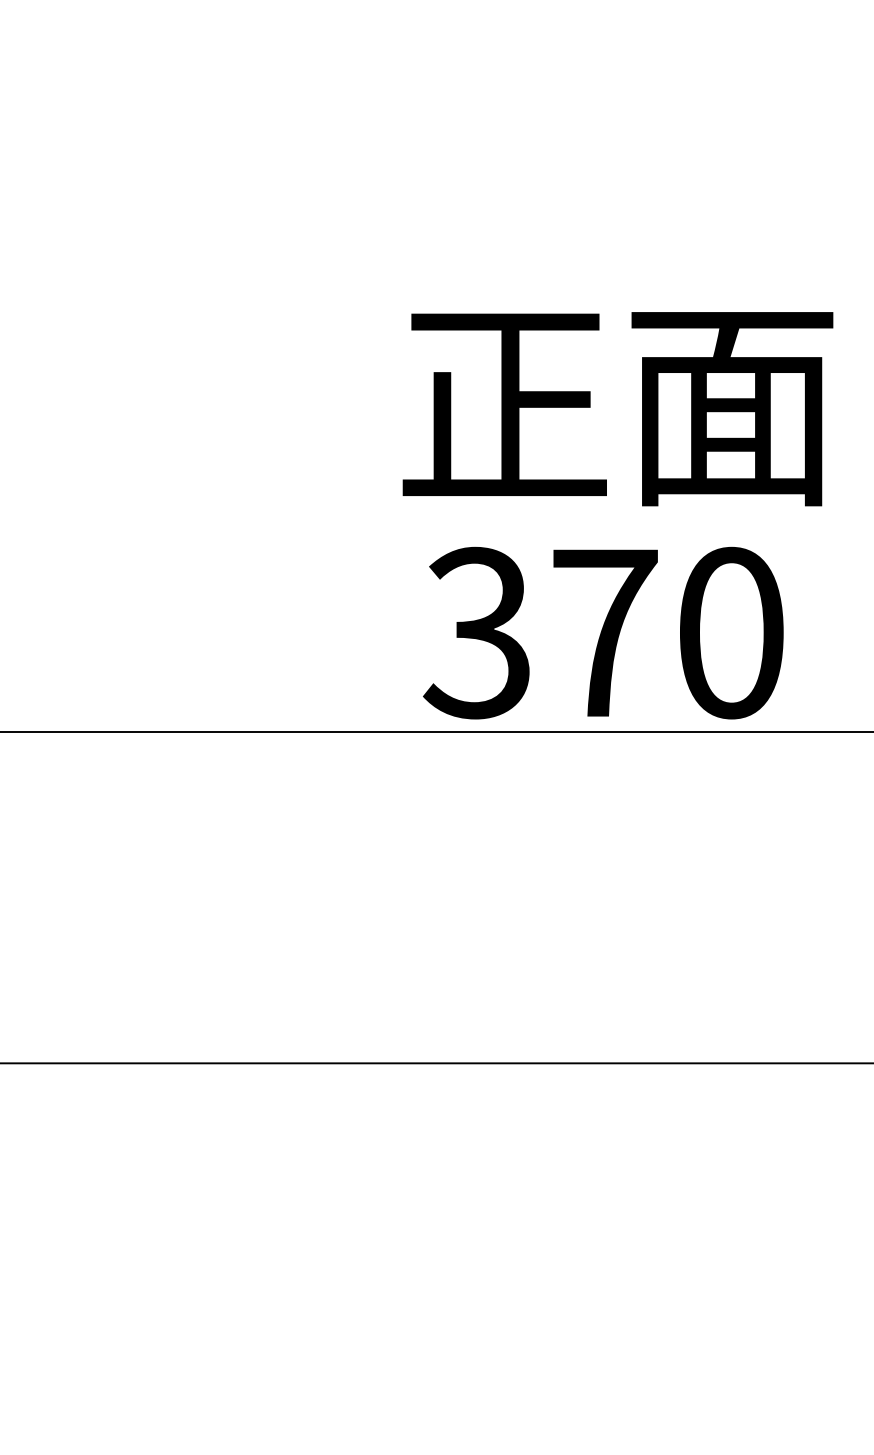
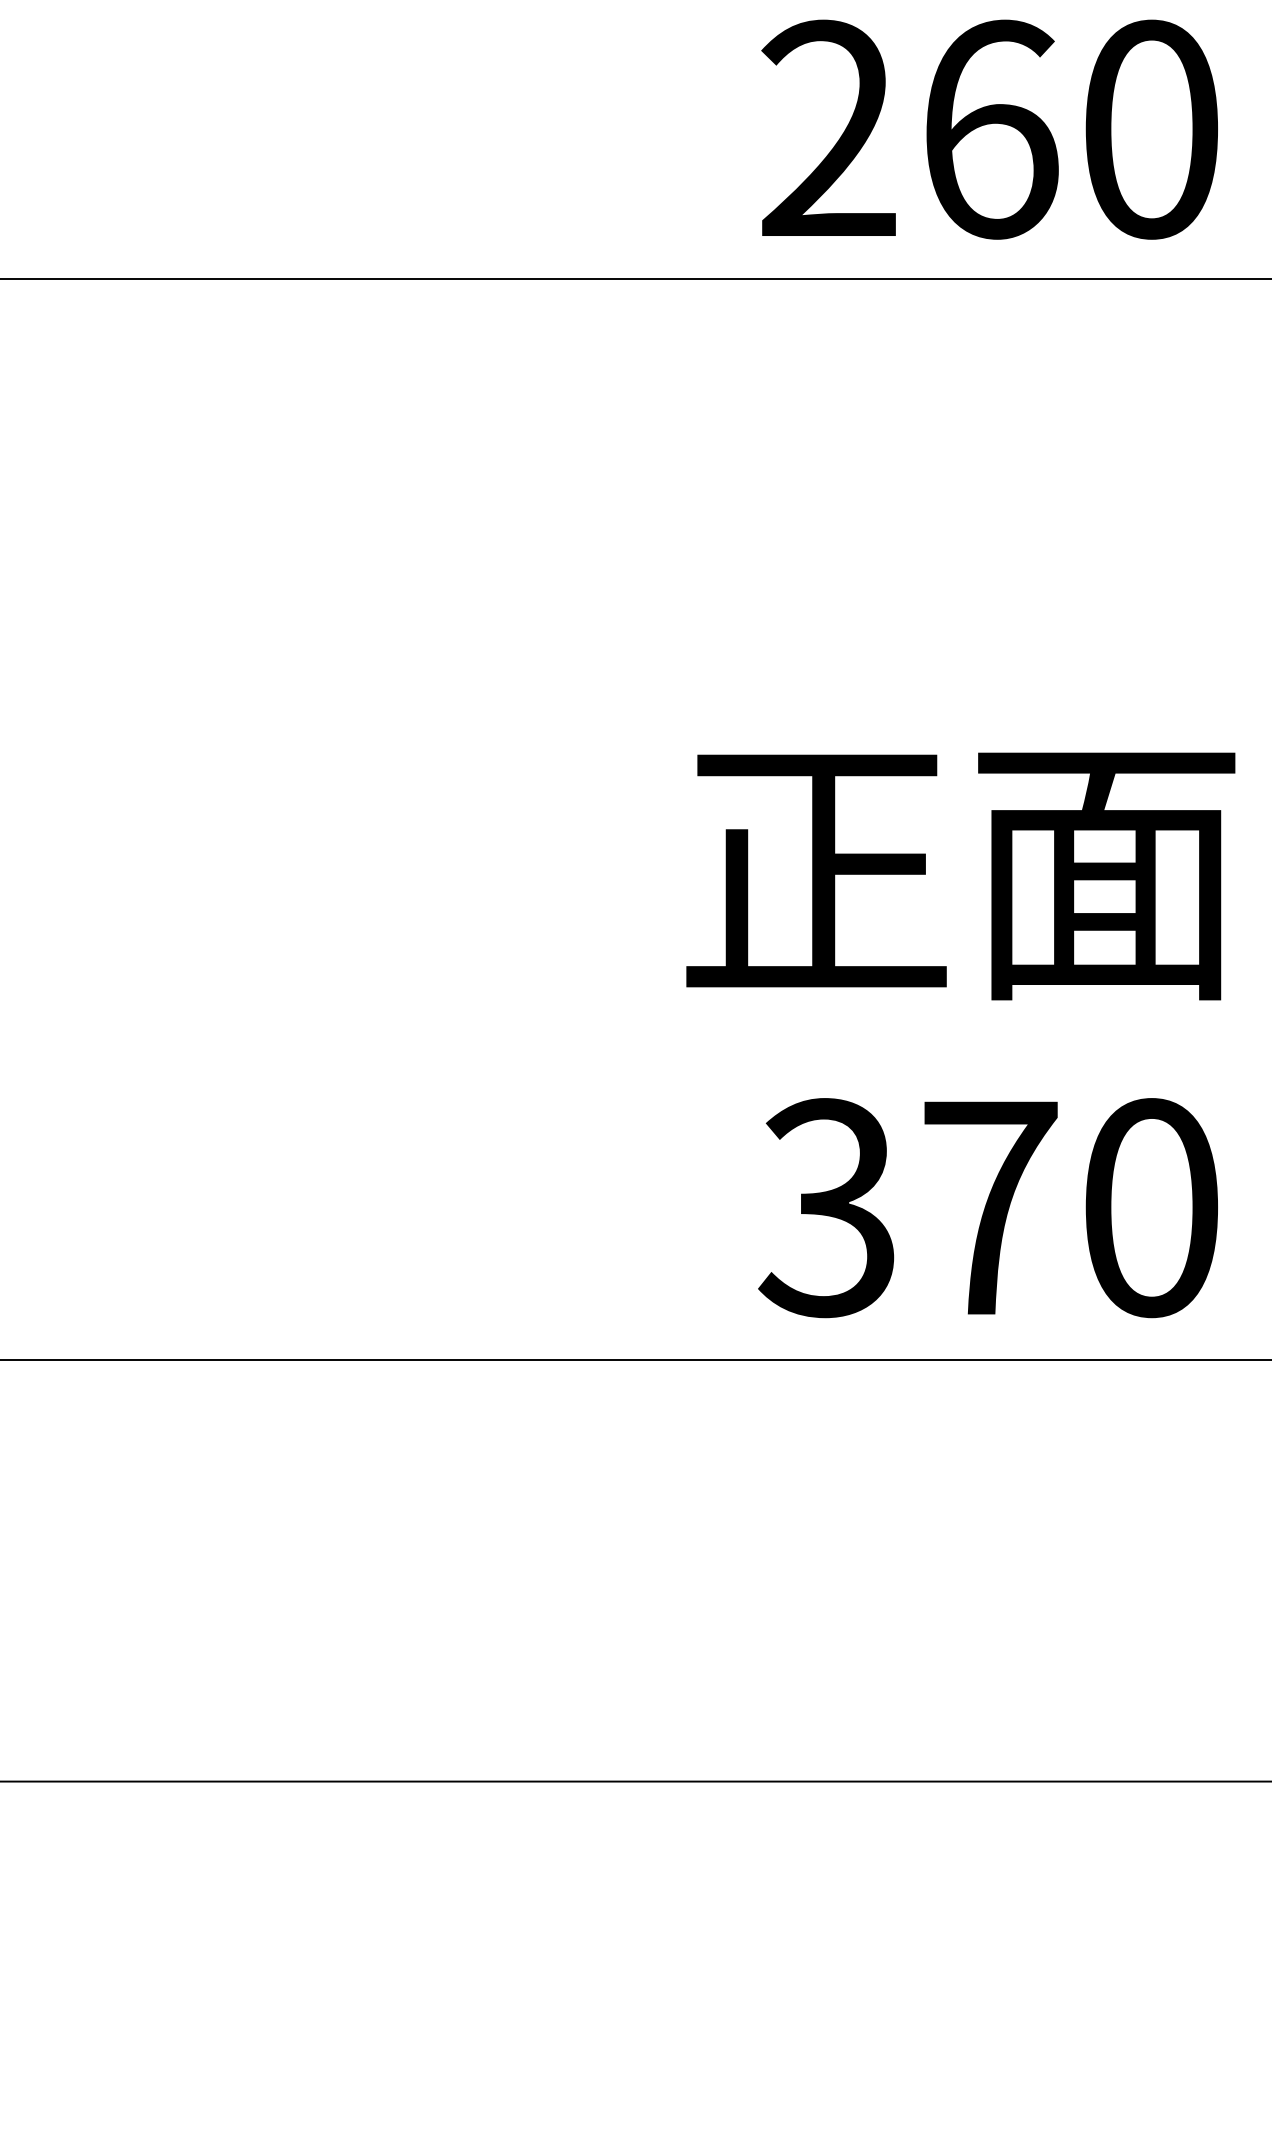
text: (617, 409) -> (960, 876), moved
text: (602, 633) -> (987, 1208), moved

